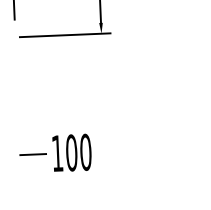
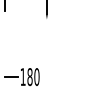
line: (65, 34) -> (29, 19), removed
text: (70, 151) -> (29, 76), 100 -> 180

